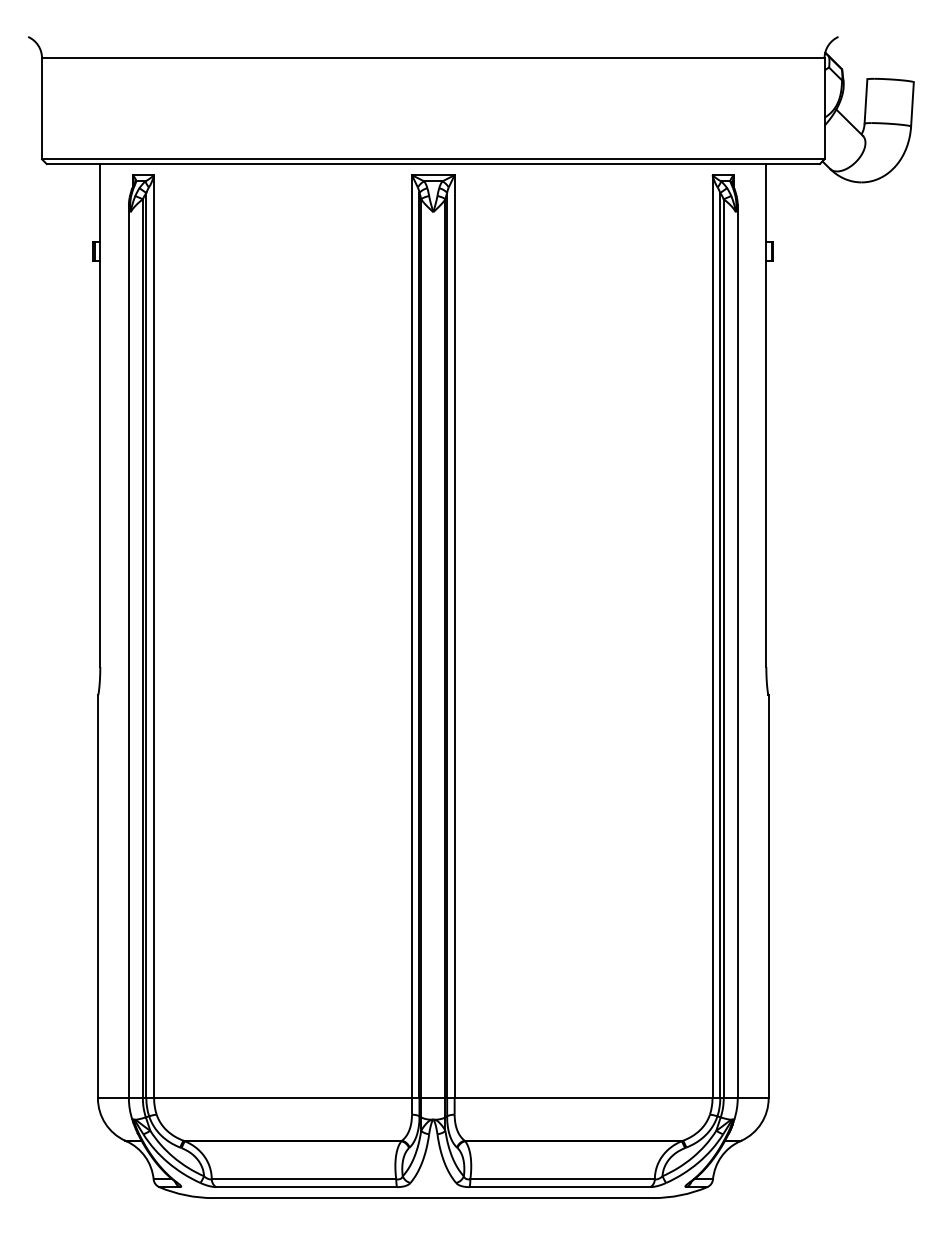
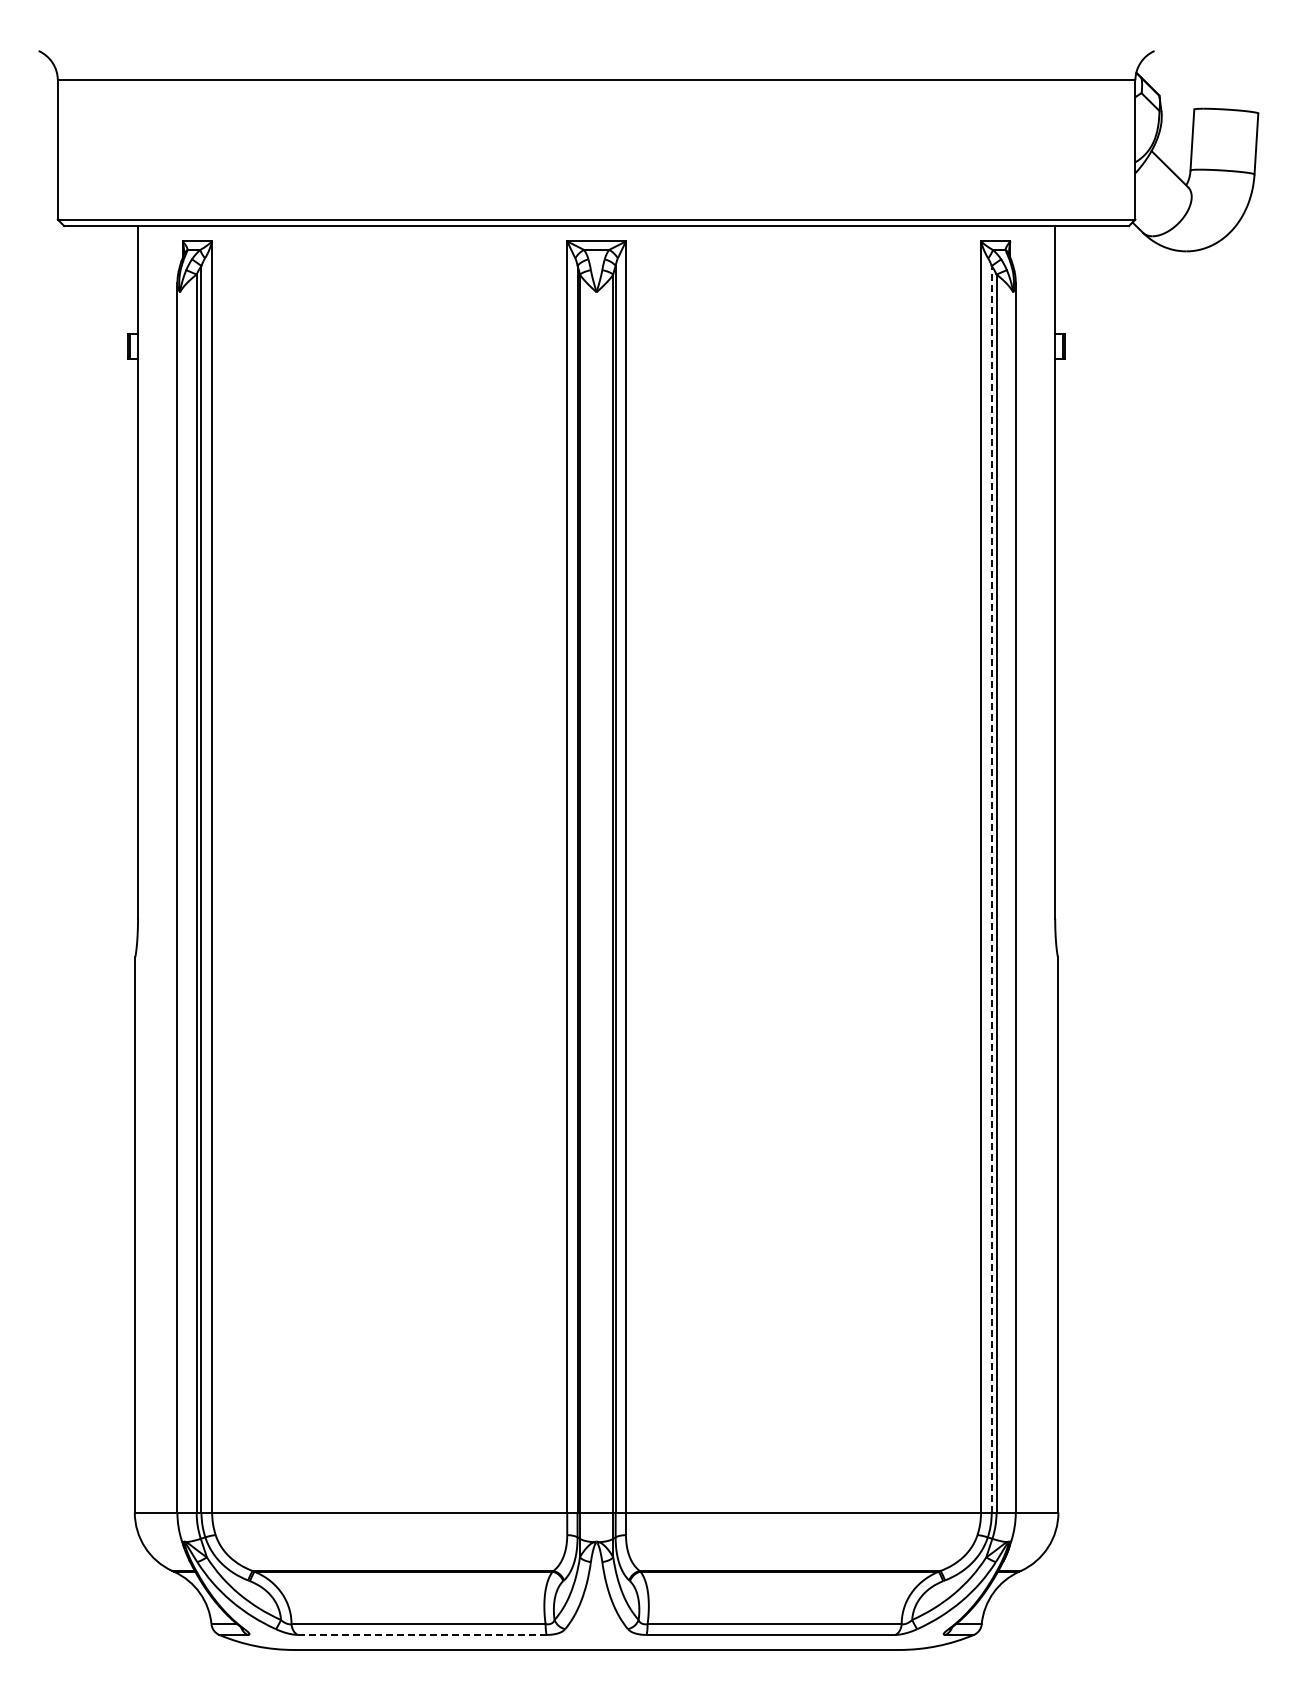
line: (720, 645) -> (991, 888), solid -> dashed
line: (306, 1186) -> (422, 1634), solid -> dashed

